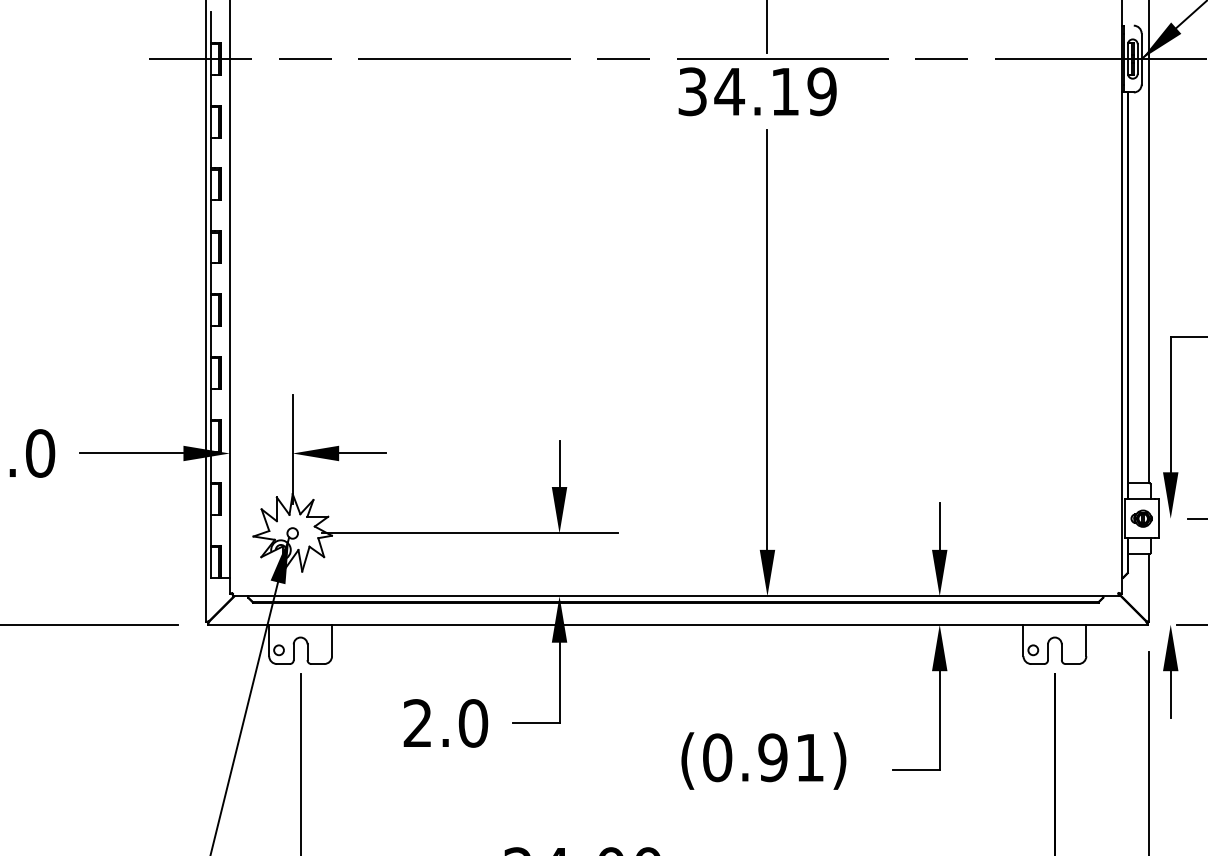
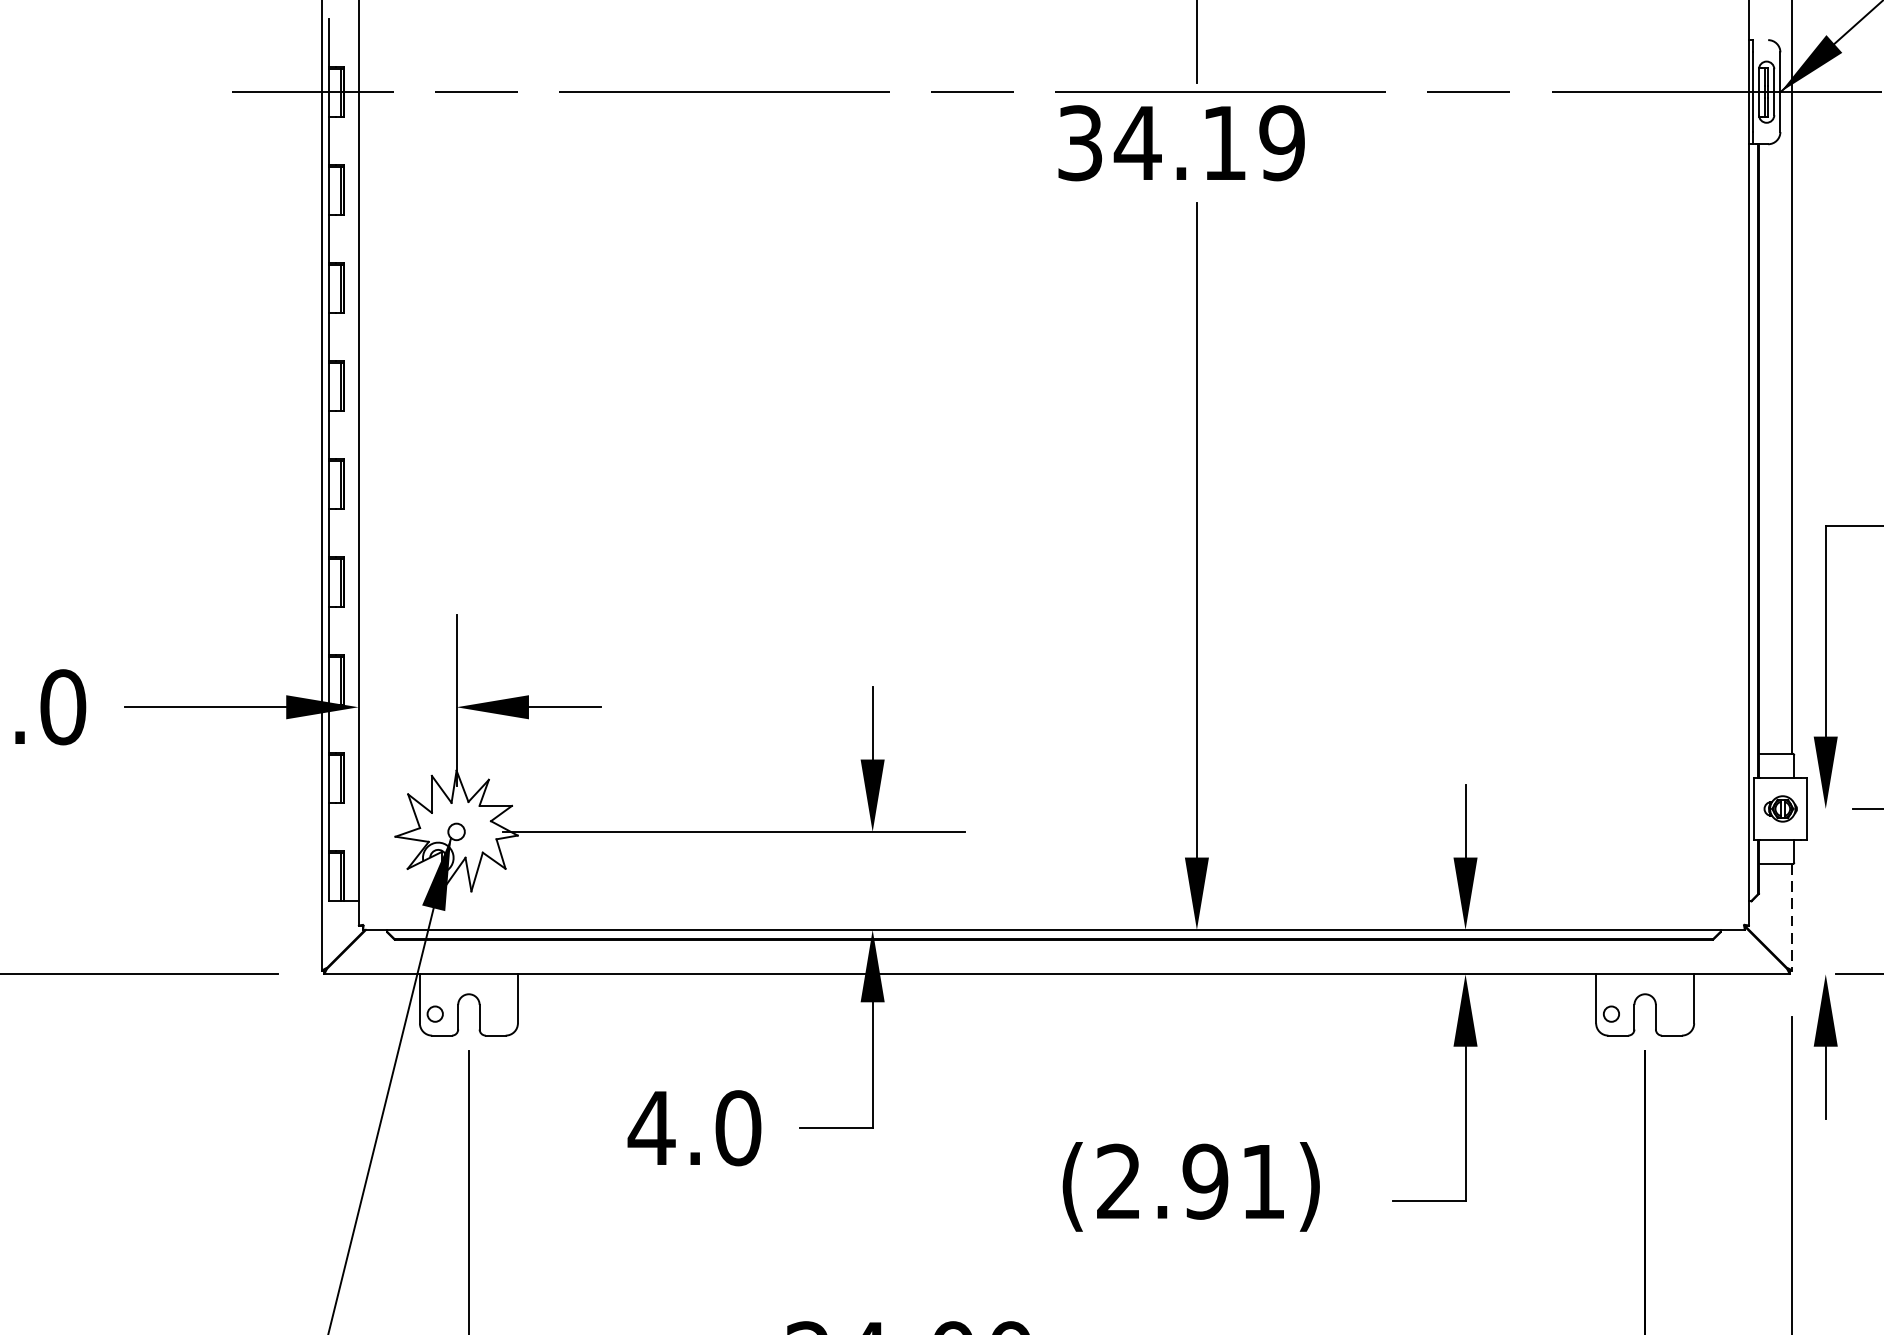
line: (1149, 588) -> (1792, 917), solid -> dashed
text: (417, 722) -> (651, 1126), 2.0 -> 4.0
text: (717, 757) -> (1118, 1181), (0.91) -> (2.91)

